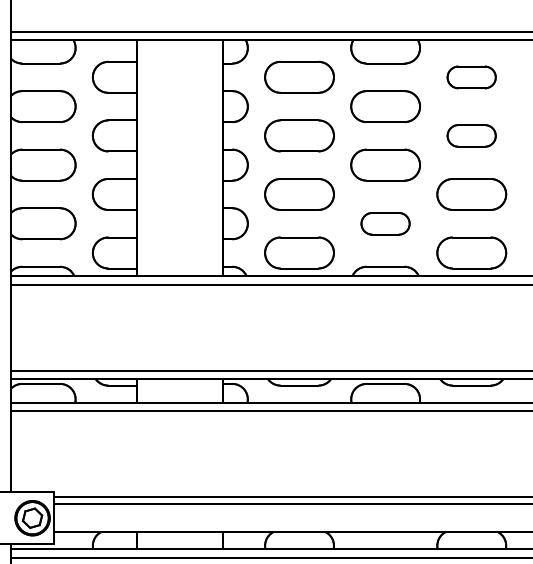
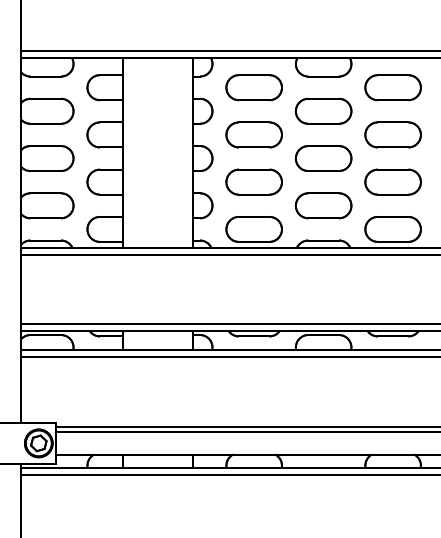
part: (470, 77) -> (392, 87), size x1.43
part: (470, 135) -> (392, 134), size x1.43
part: (385, 223) -> (323, 205), size x1.43

